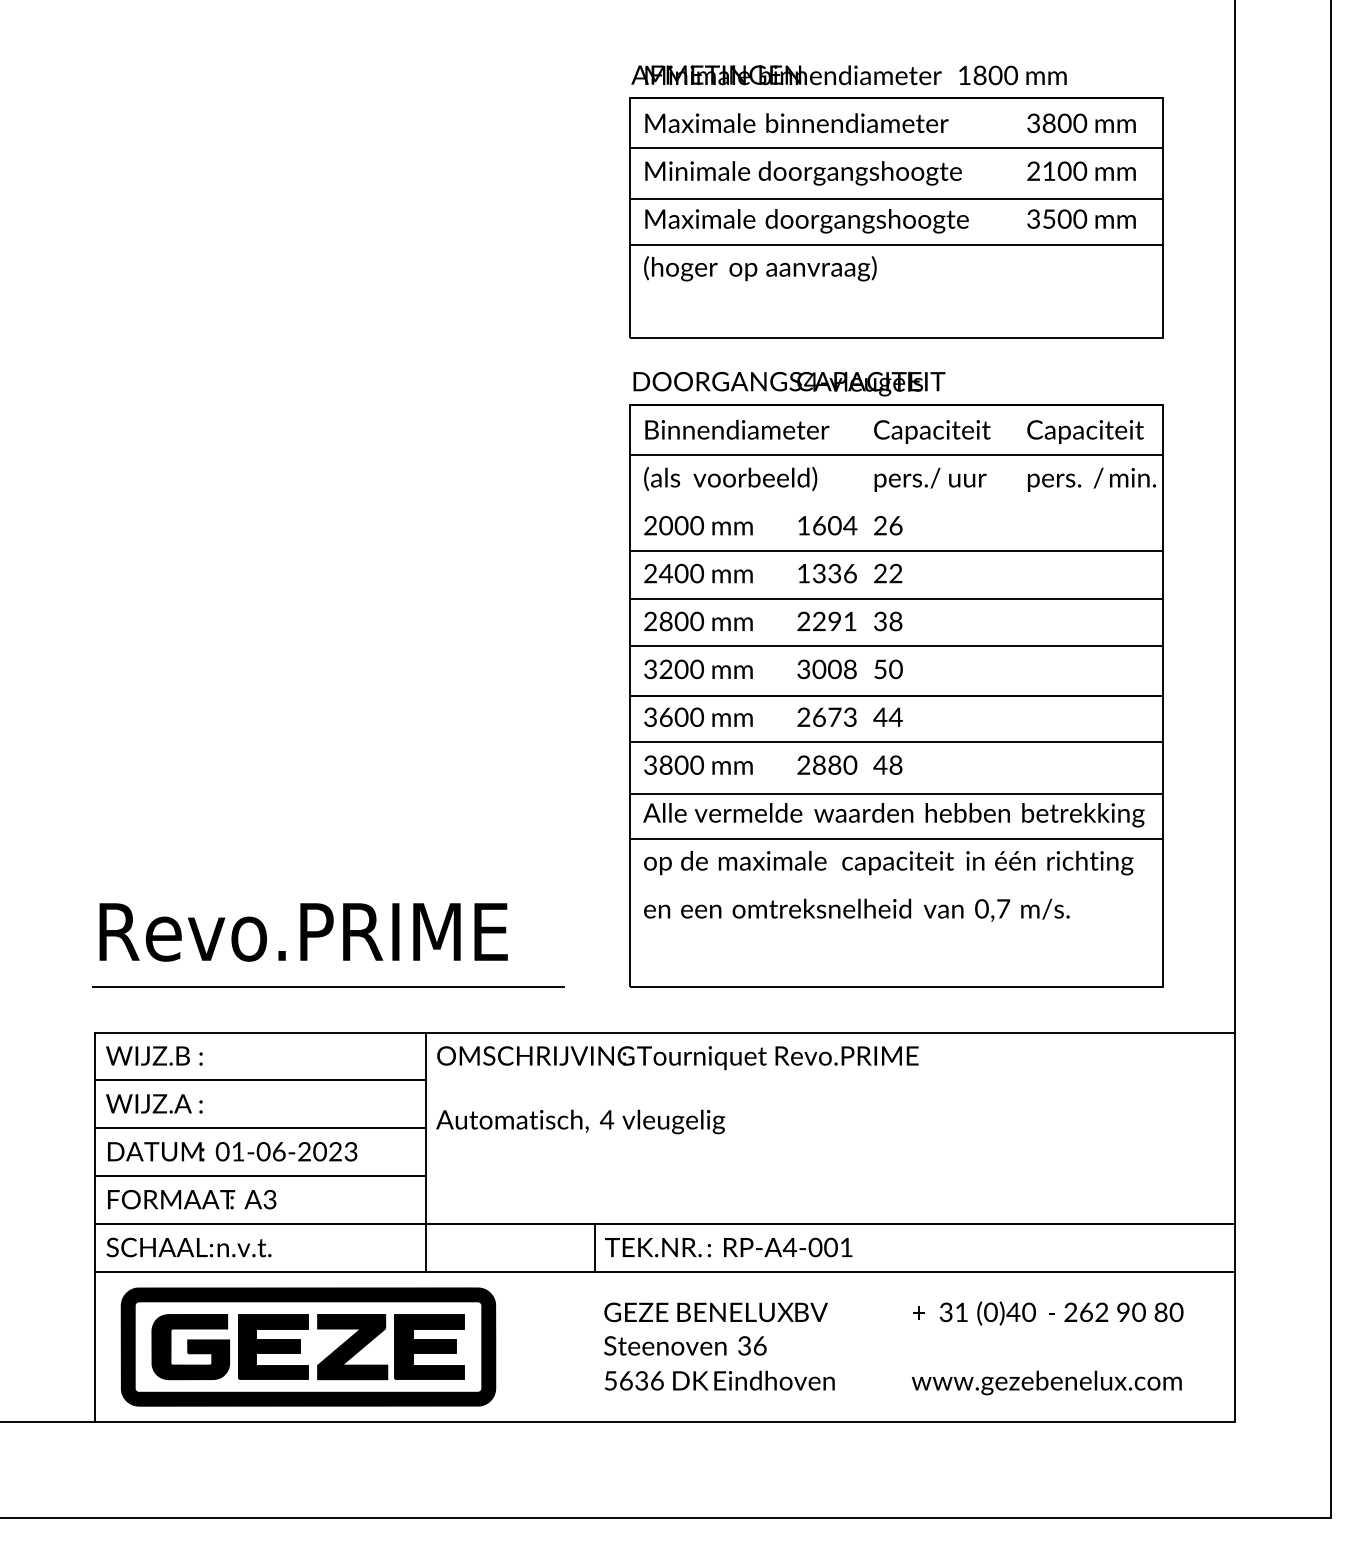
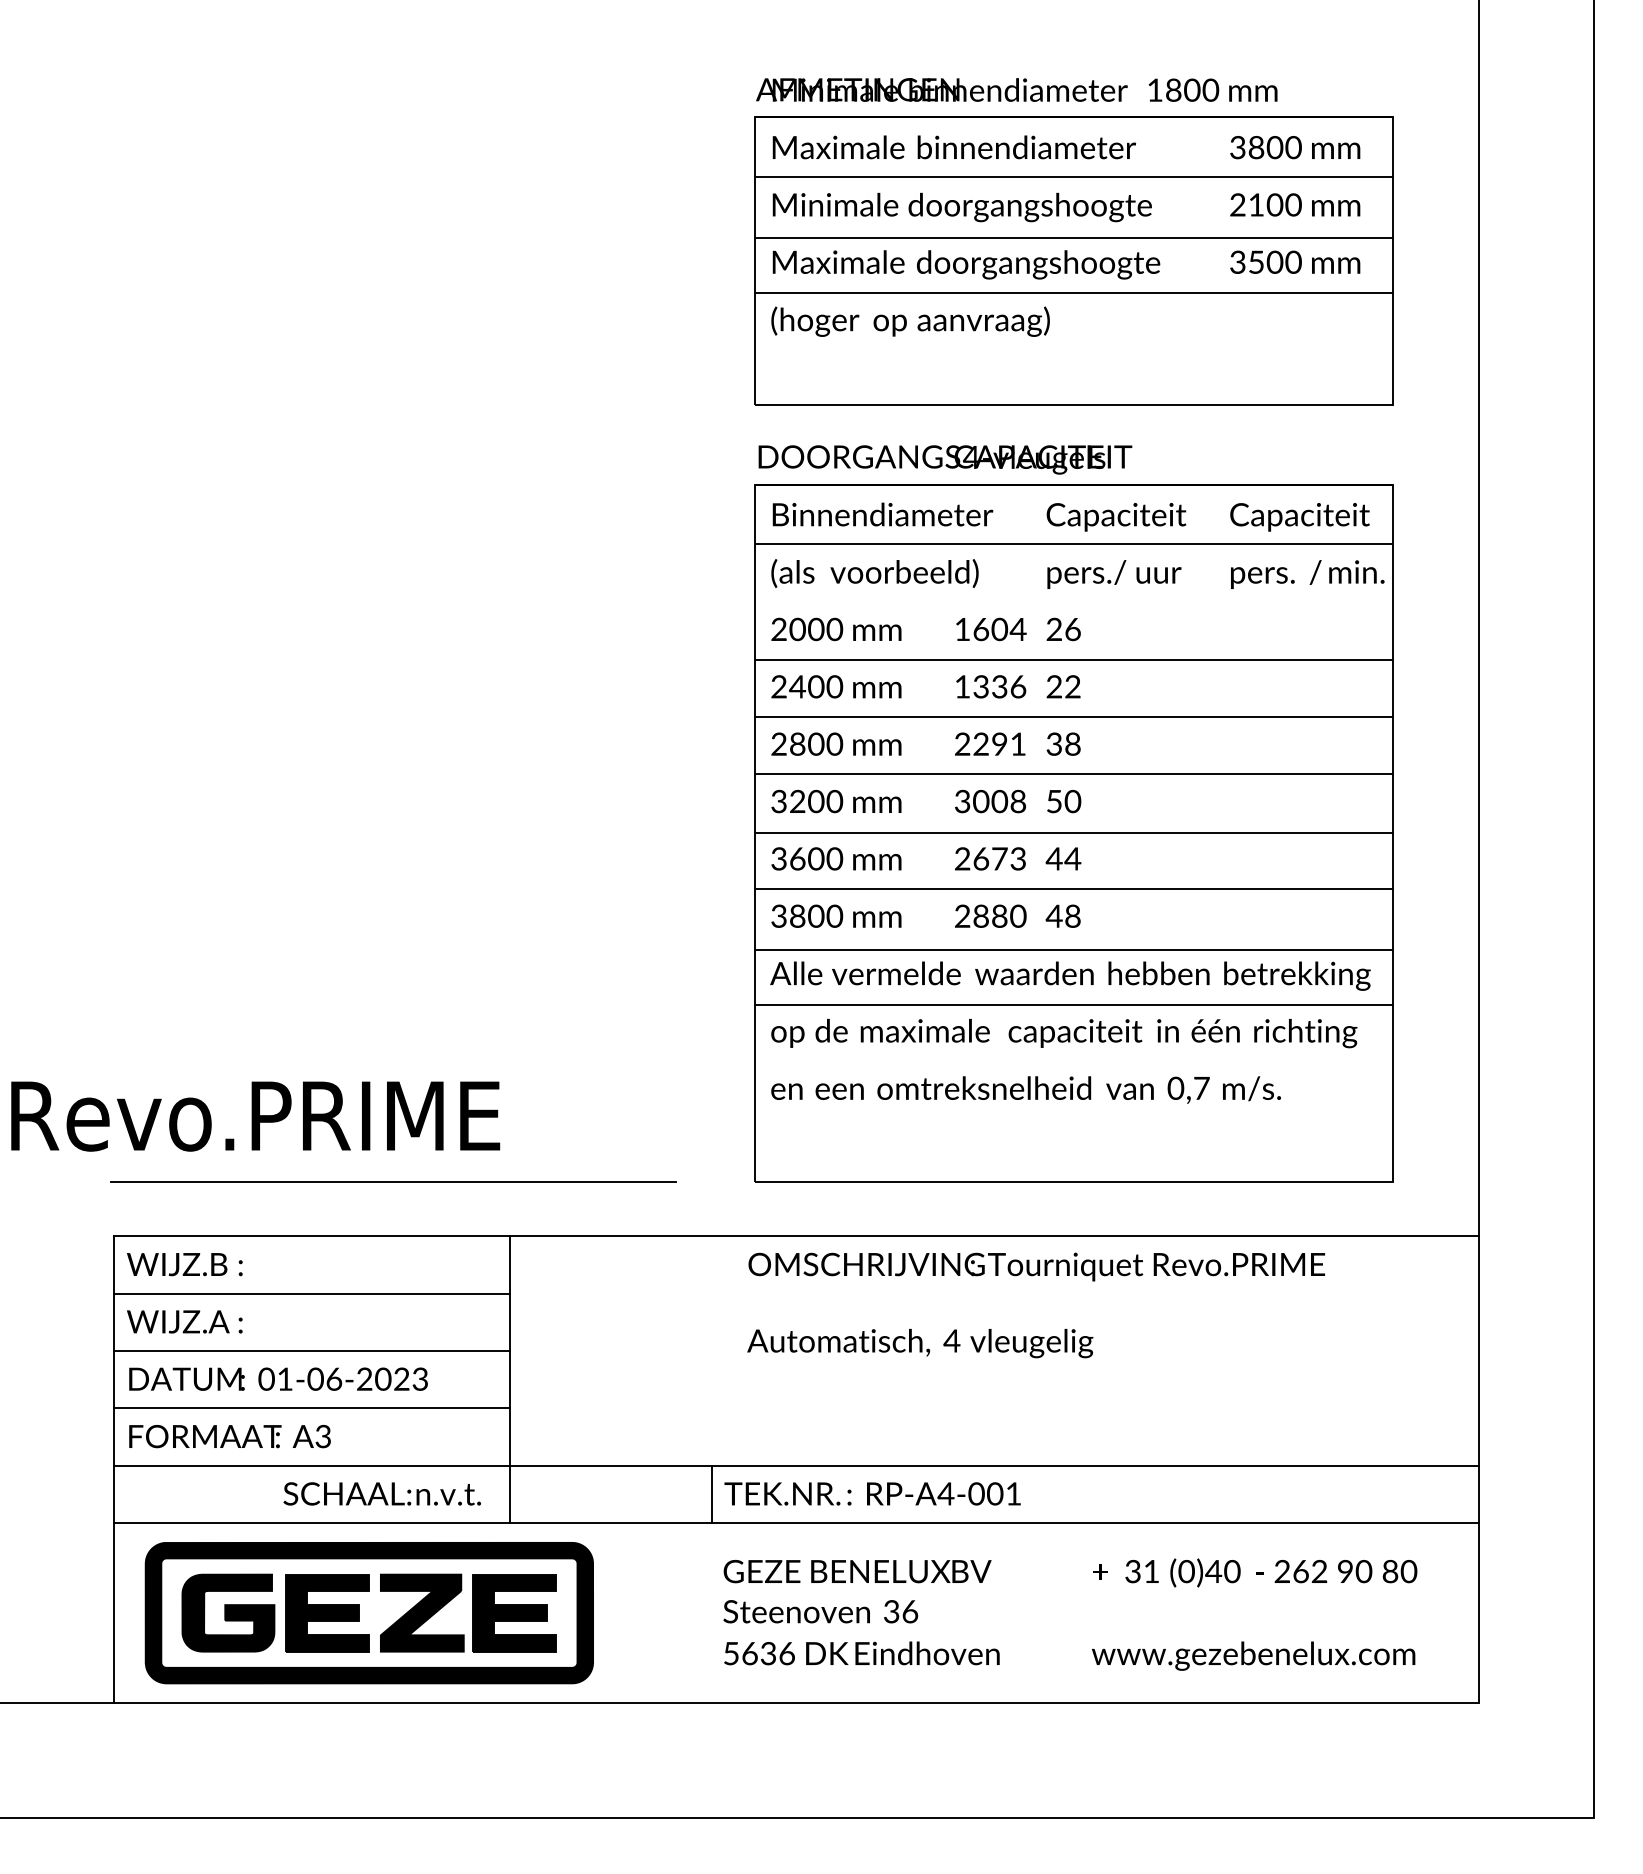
text: (303, 932) -> (255, 1116), moved
text: (676, 1090) -> (1035, 1305), moved
text: (188, 1247) -> (381, 1493), moved

